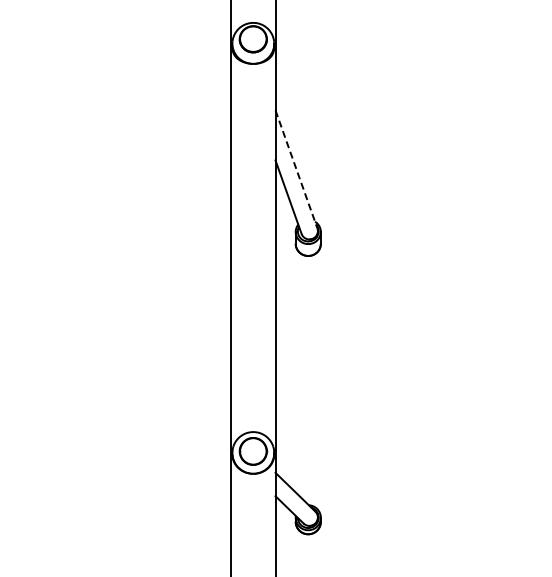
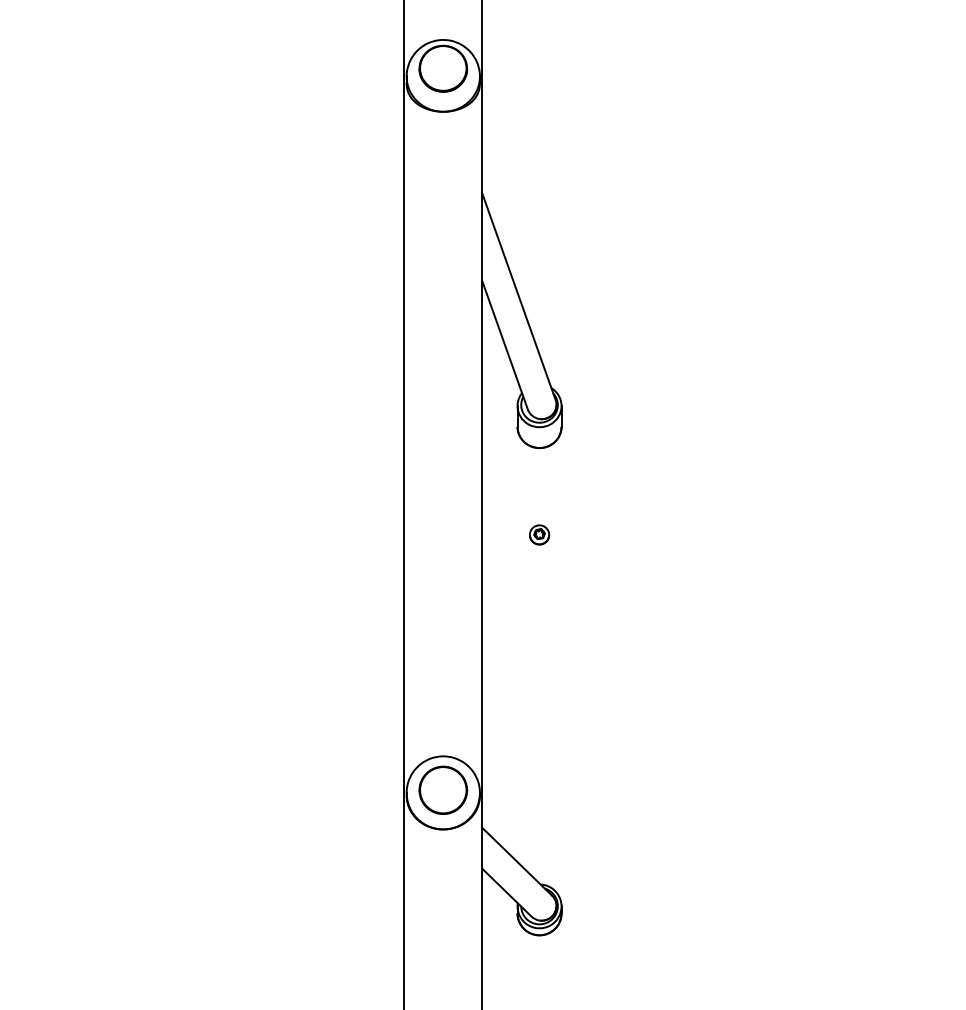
line: (296, 169) -> (518, 296), dashed -> solid
part: (307, 305) -> (538, 534), added

